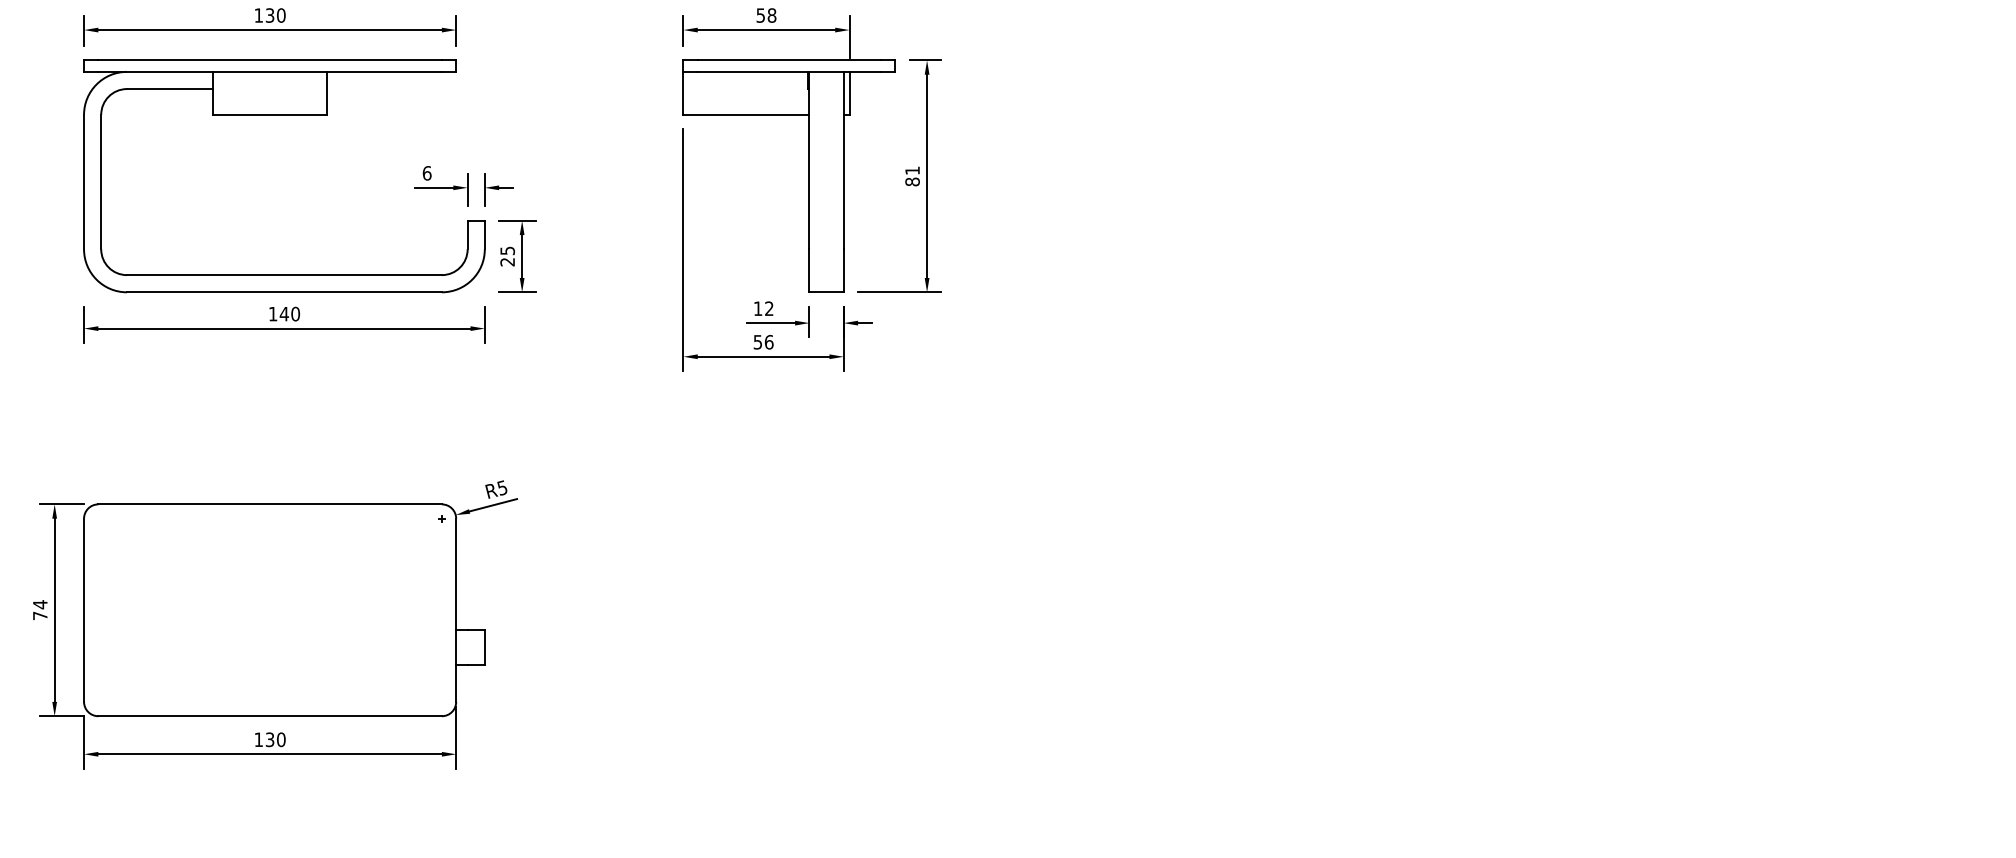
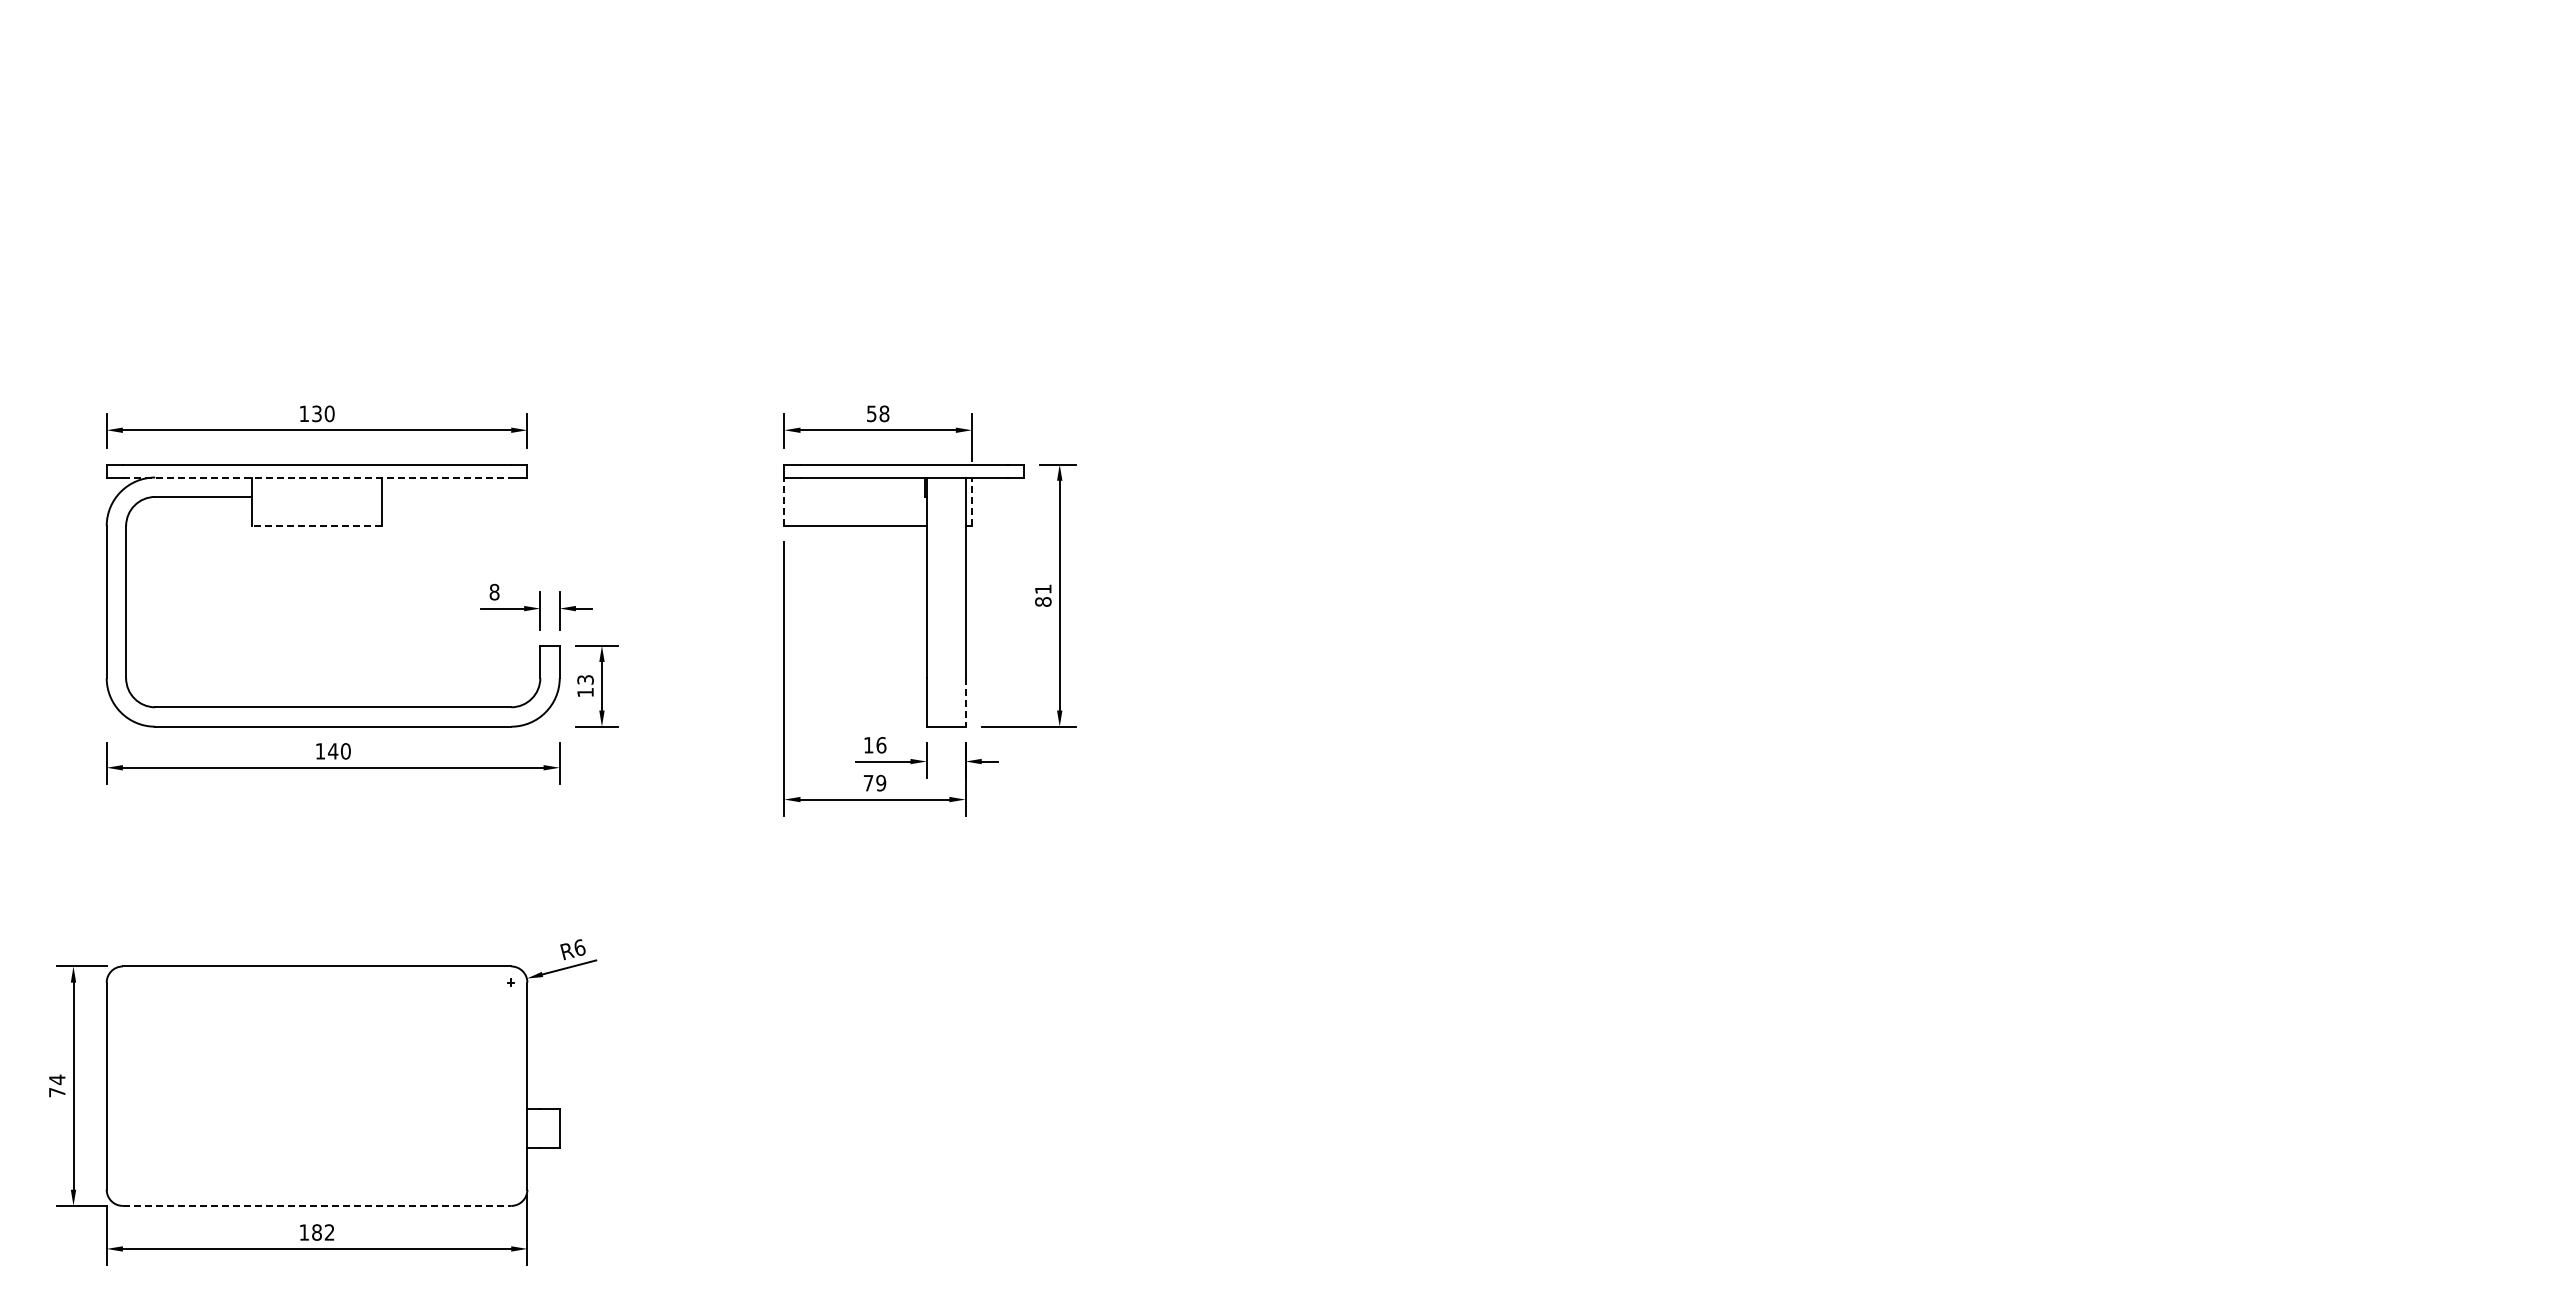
line: (270, 71) -> (317, 477), solid -> dashed
line: (683, 93) -> (784, 501), solid -> dashed
line: (849, 93) -> (972, 501), solid -> dashed
line: (270, 115) -> (317, 526), solid -> dashed
text: (427, 172) -> (494, 591), 6 -> 8
text: (507, 256) -> (585, 686), 25 -> 13
line: (843, 270) -> (965, 702), solid -> dashed
text: (769, 308) -> (881, 745), 12 -> 16
text: (763, 341) -> (874, 782), 56 -> 79
text: (502, 487) -> (579, 947), R5 -> R6
line: (270, 715) -> (317, 1205), solid -> dashed
text: (275, 739) -> (323, 1232), 130 -> 182

